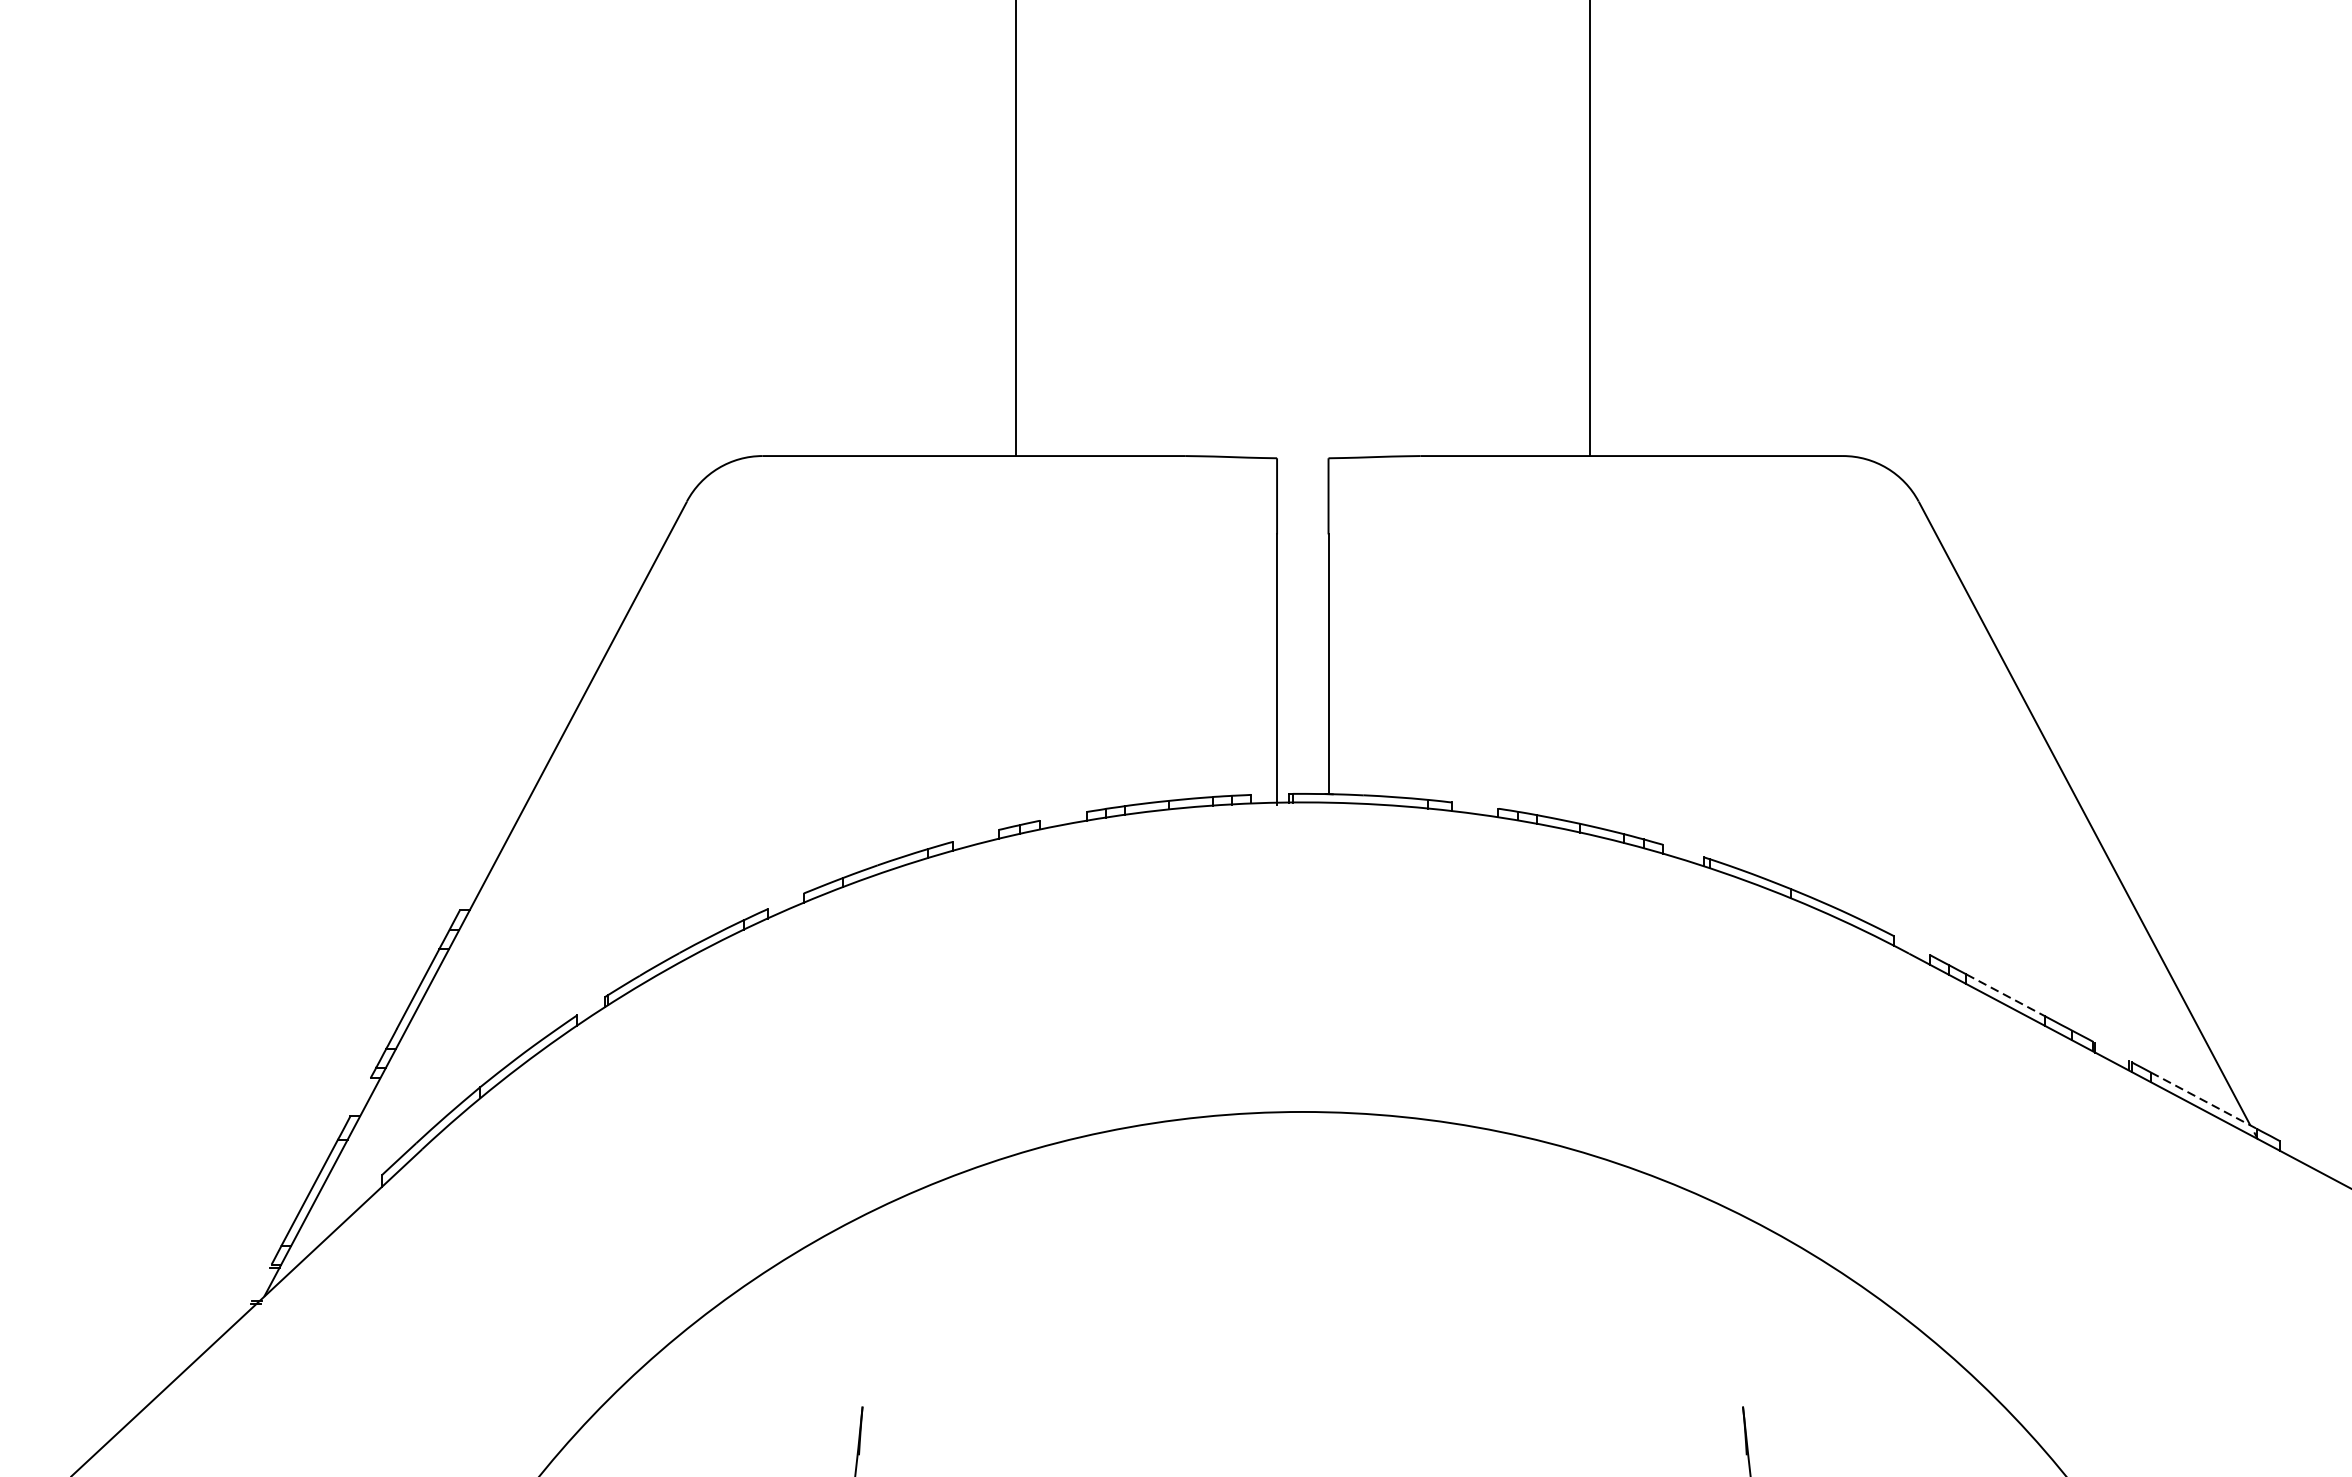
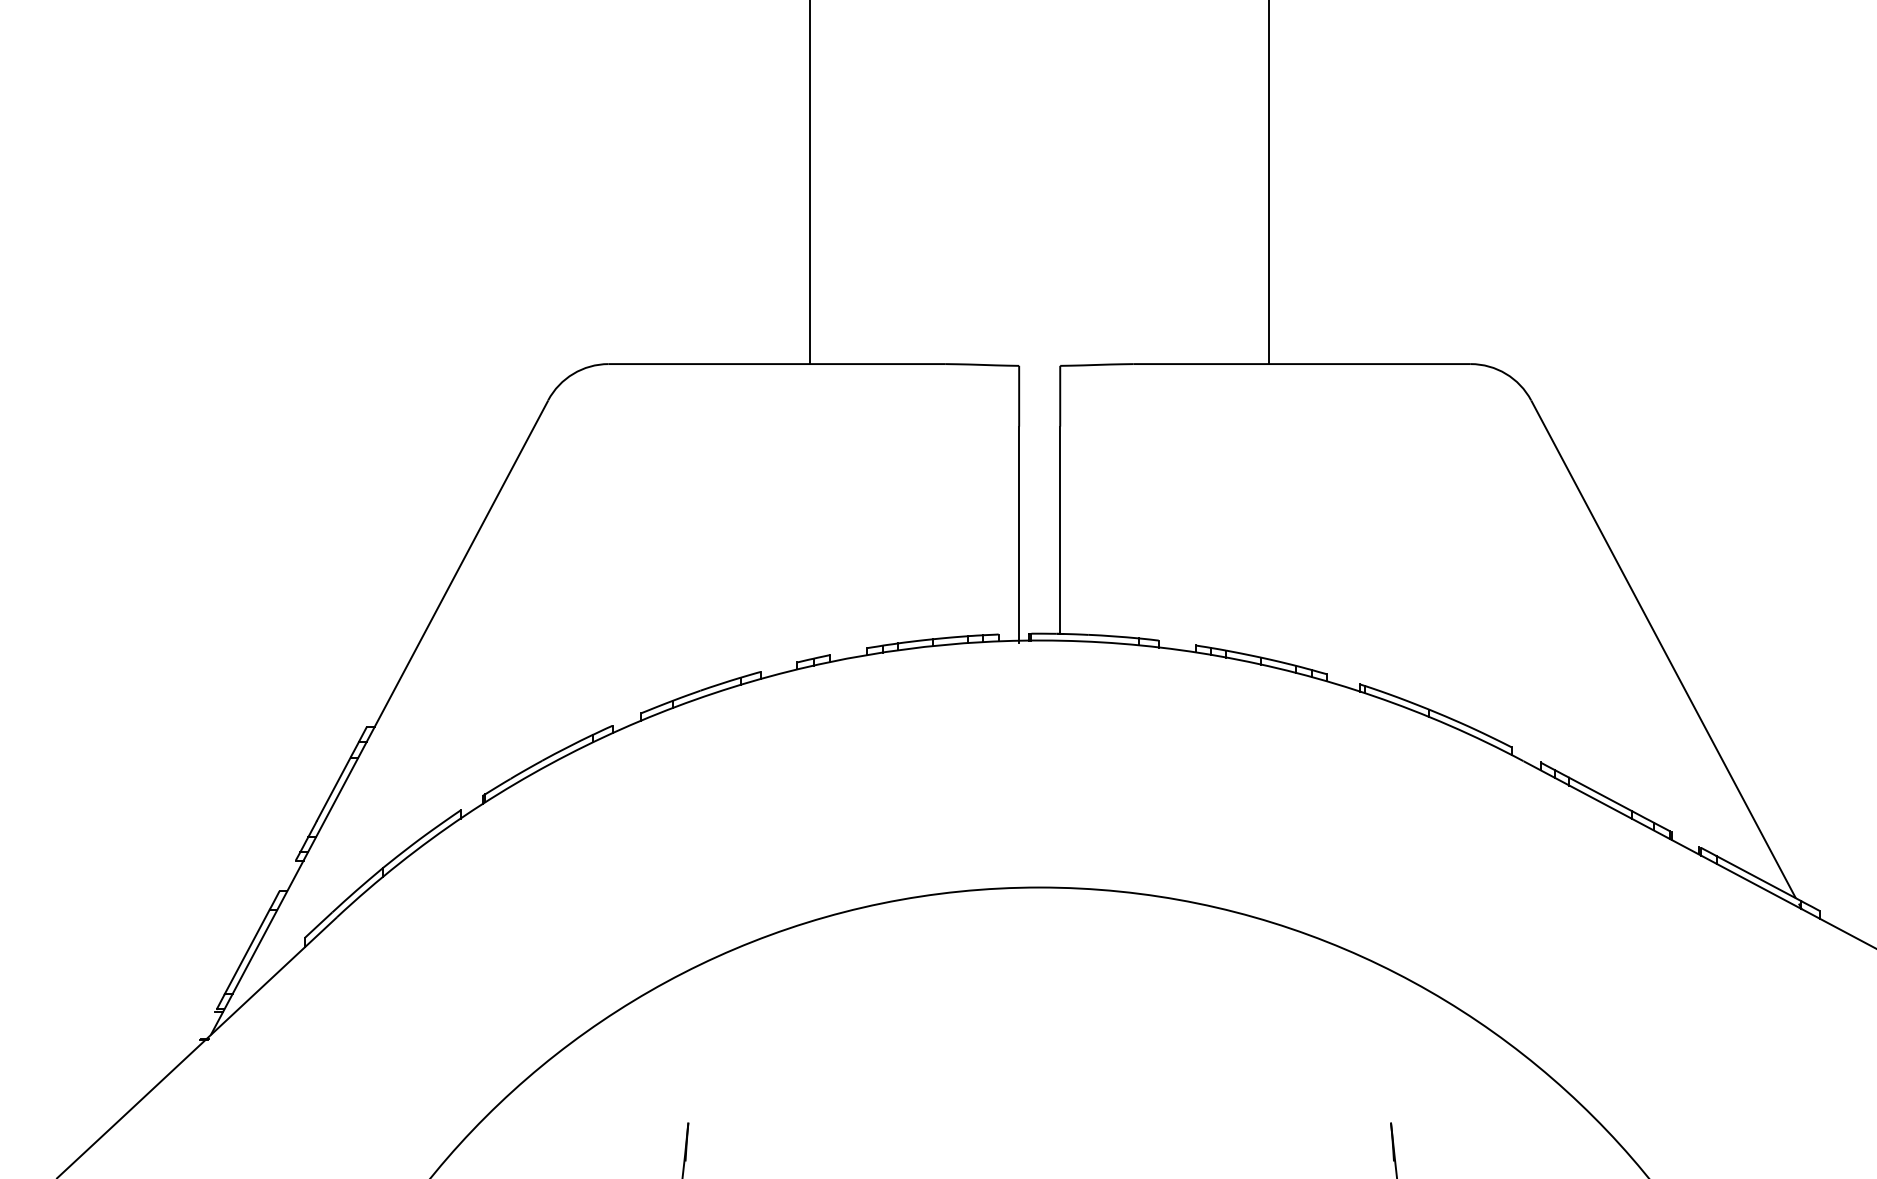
line: (2006, 995) -> (1601, 794), dashed -> solid
line: (2203, 1100) -> (1758, 878), dashed -> solid

